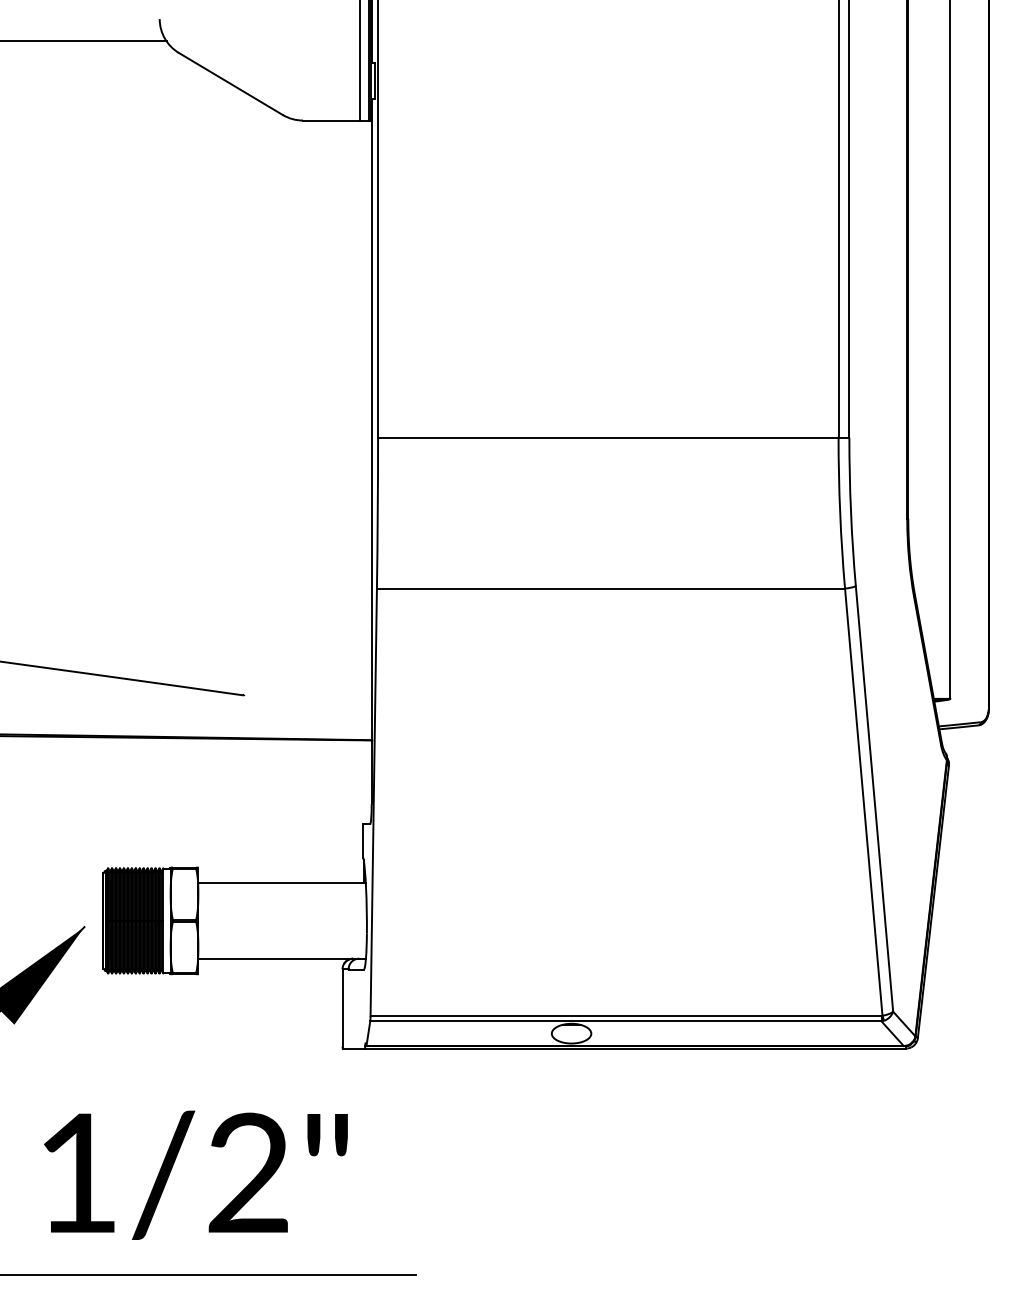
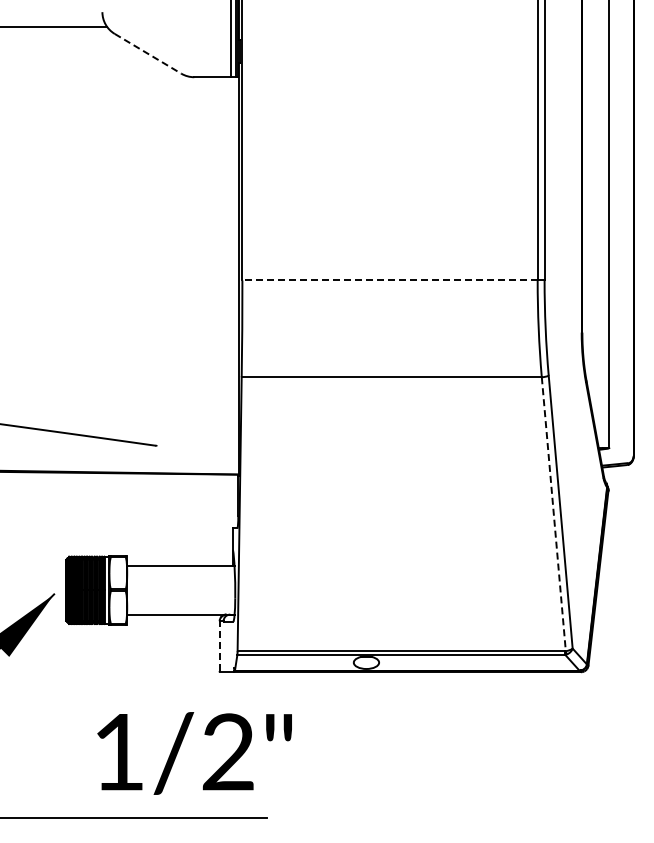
line: (231, 83) -> (148, 53), solid -> dashed
line: (609, 437) -> (390, 280), solid -> dashed
line: (863, 802) -> (553, 514), solid -> dashed
line: (342, 1008) -> (219, 646), solid -> dashed
text: (195, 1175) -> (194, 753), moved

